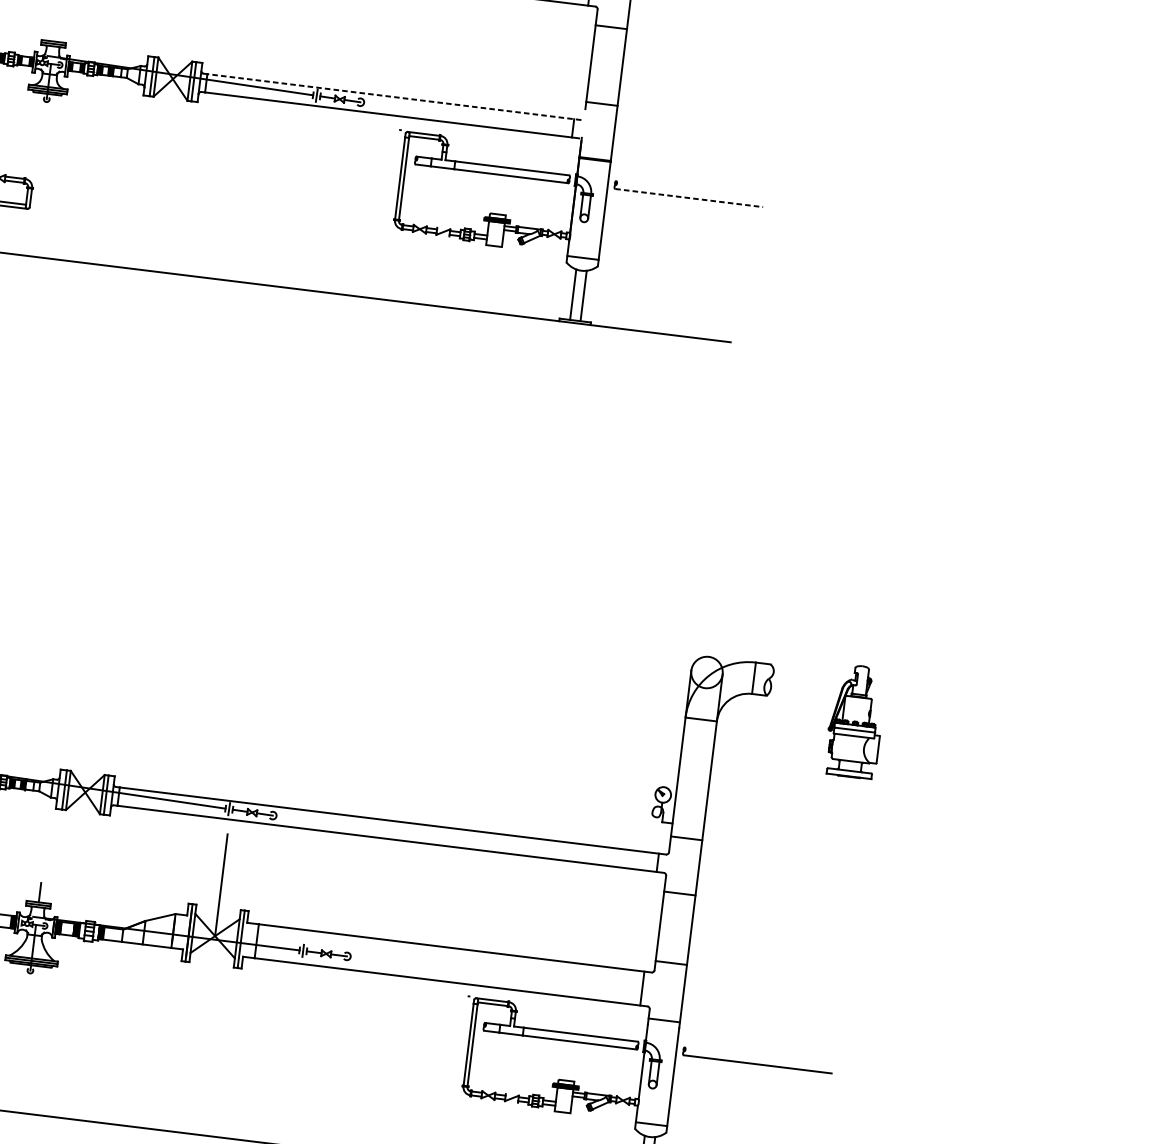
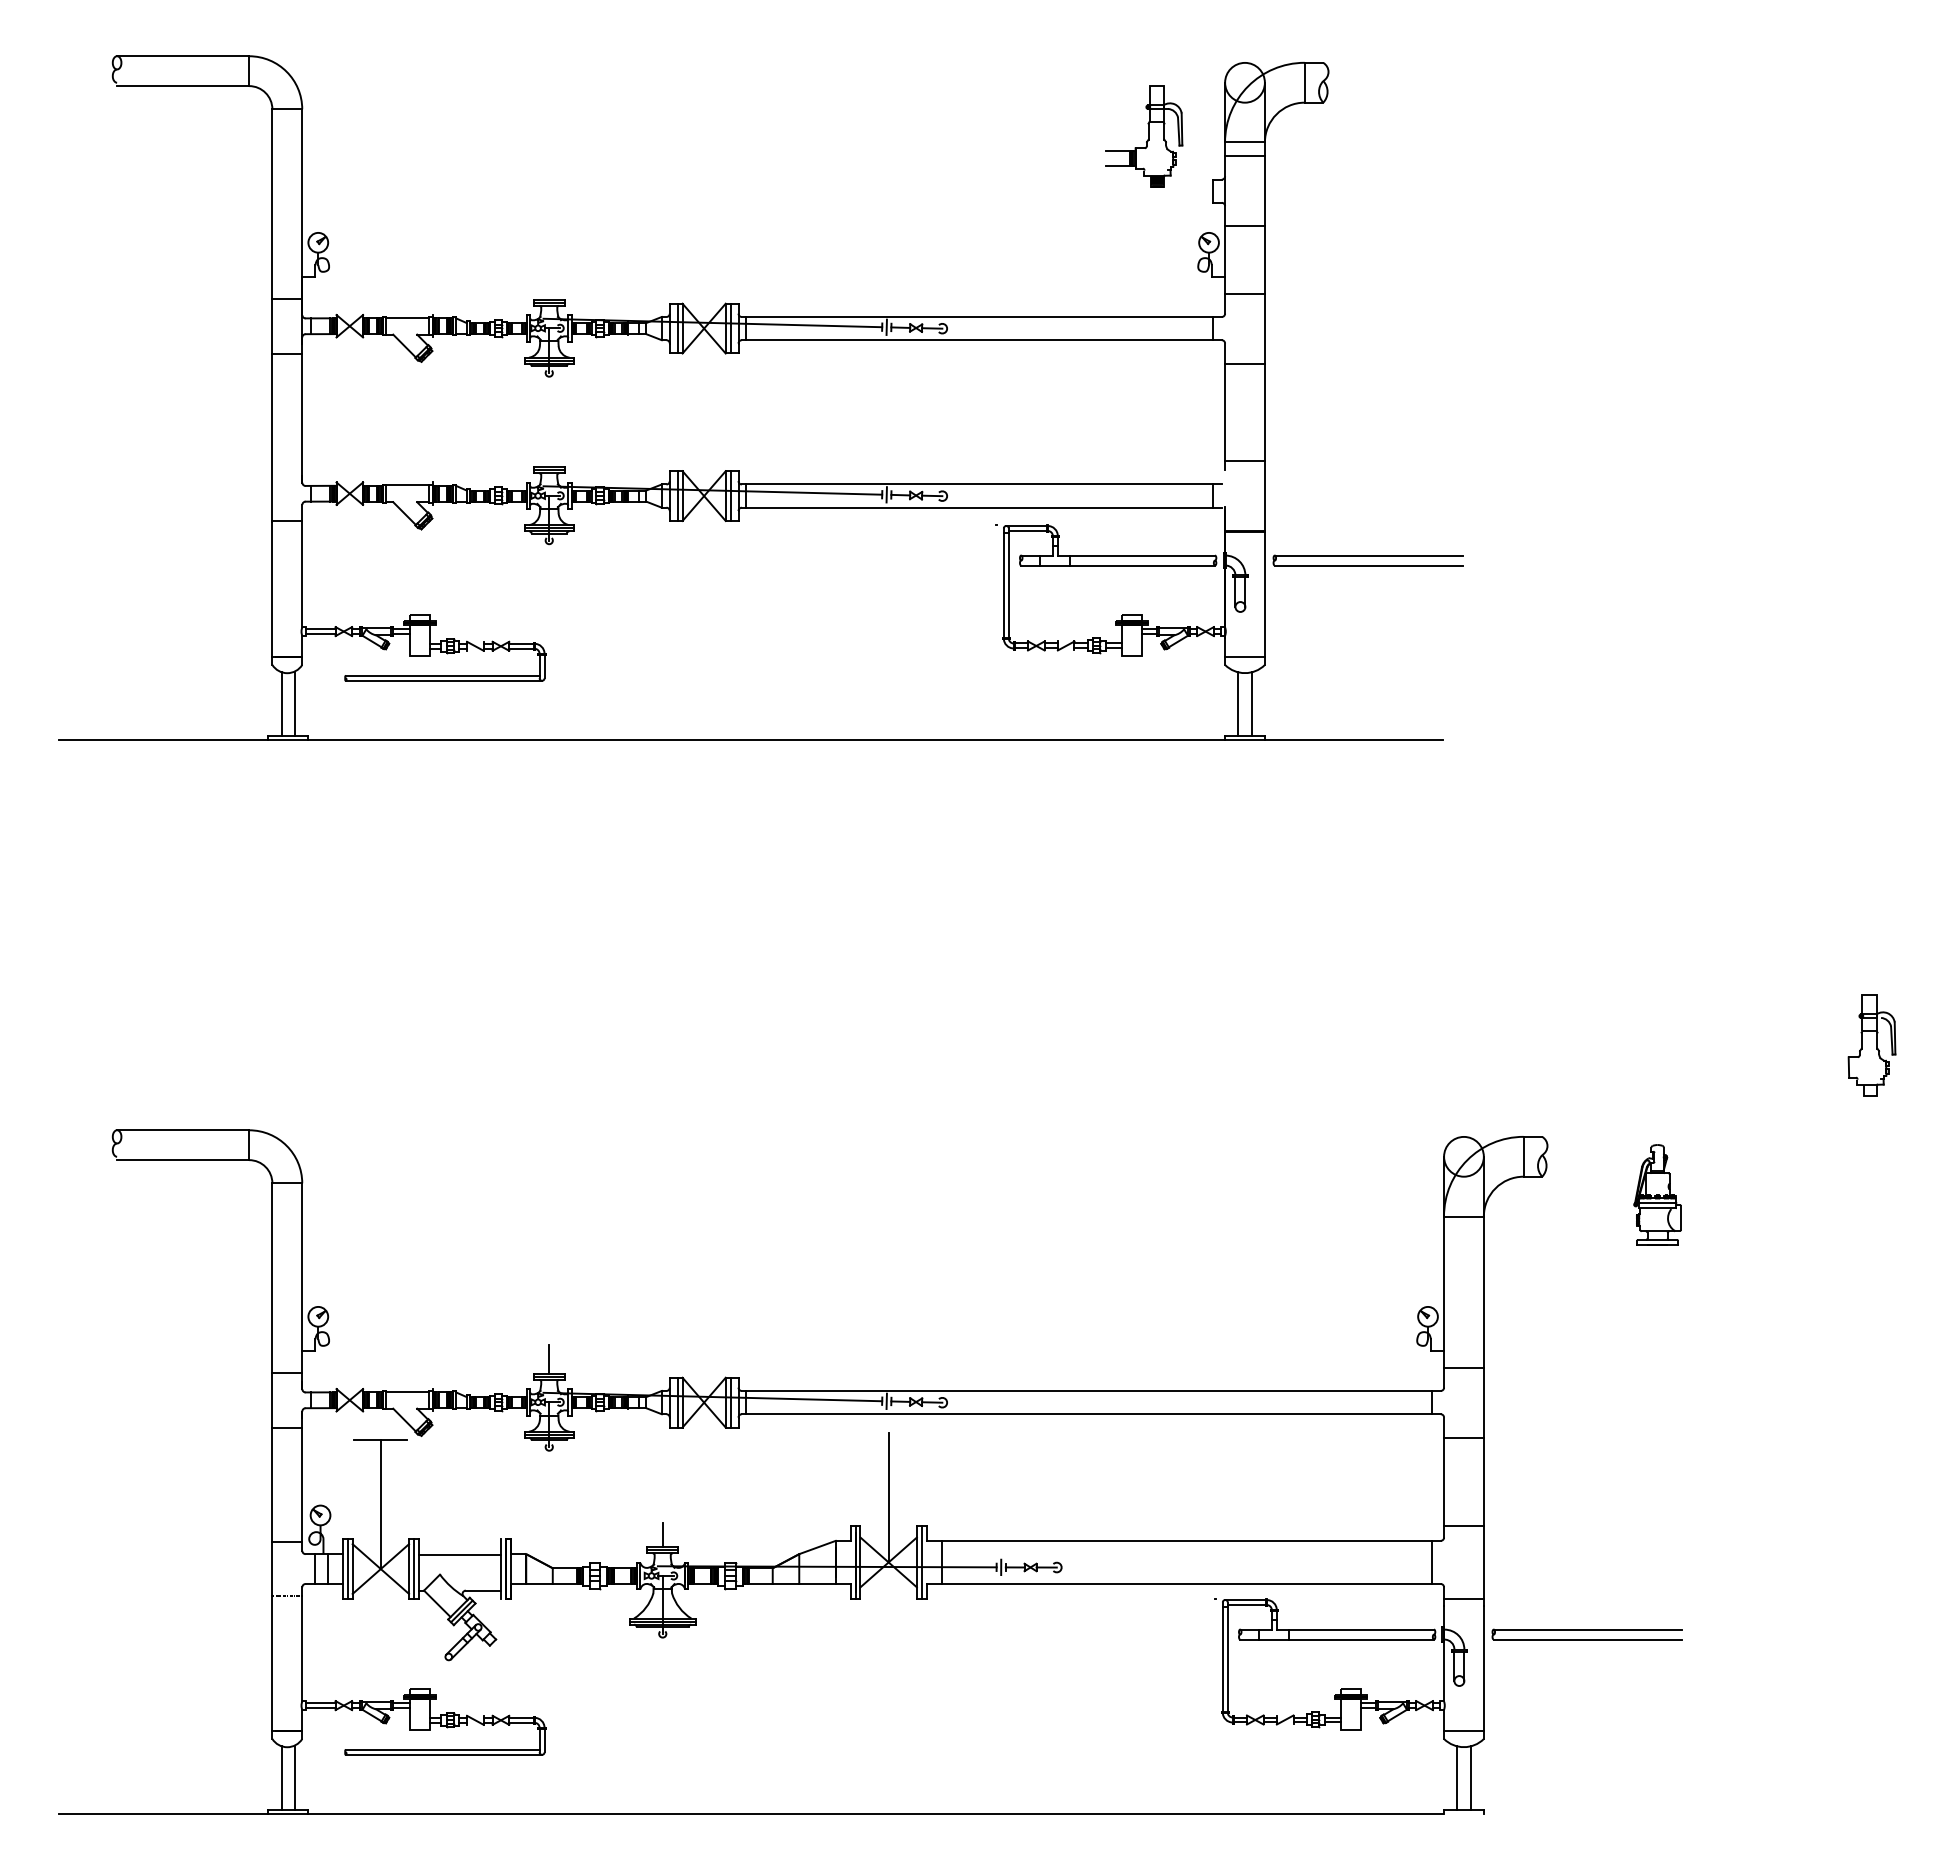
line: (394, 97) -> (984, 484), dashed -> solid
line: (689, 190) -> (1368, 555), added
line: (689, 198) -> (1368, 565), dashed -> solid
part: (1038, 624) -> (1871, 1045), added
part: (855, 720) -> (1657, 1194), size x0.71
line: (758, 1056) -> (1587, 1629), added

